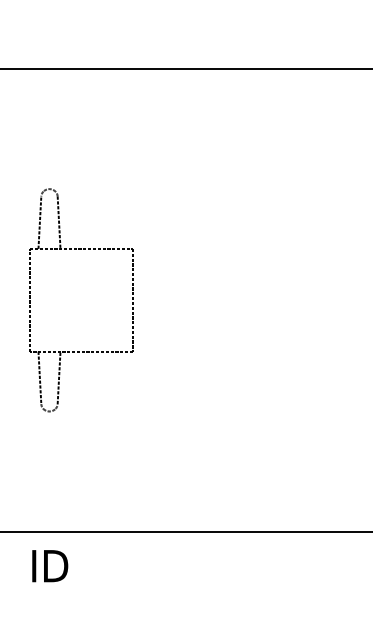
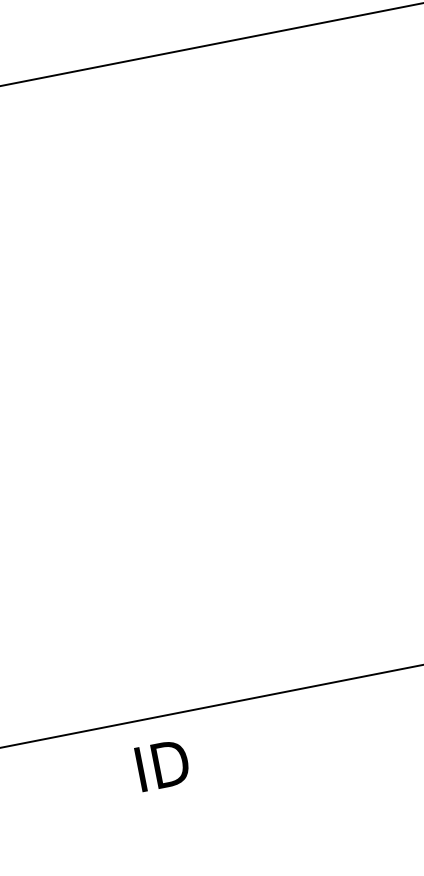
part: (81, 249) -> (120, 320), removed

